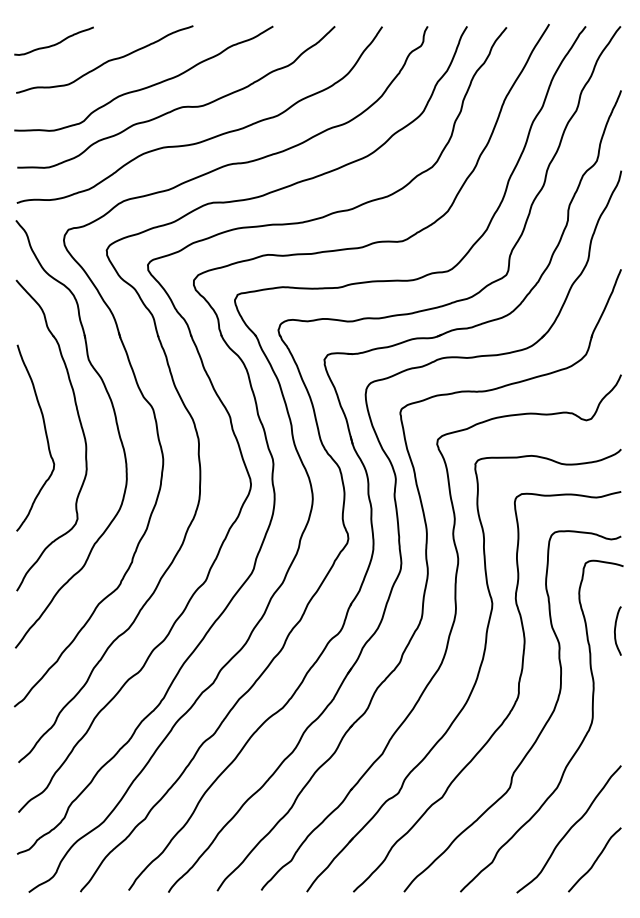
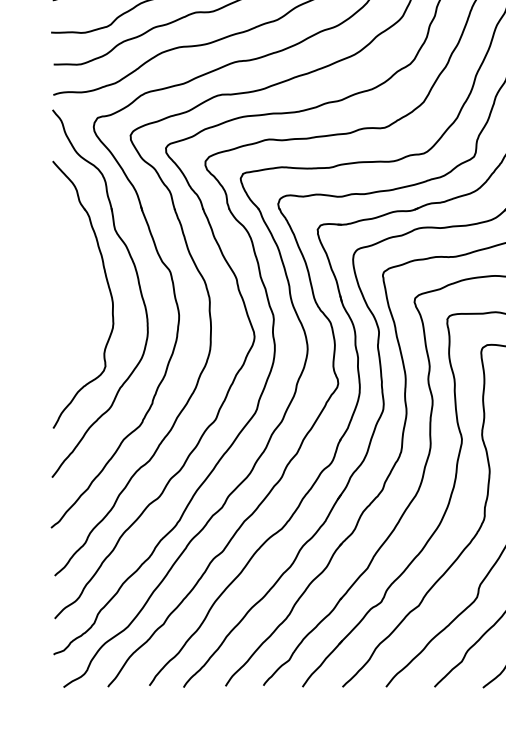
curve: (45, 435) -> (77, 294), removed

